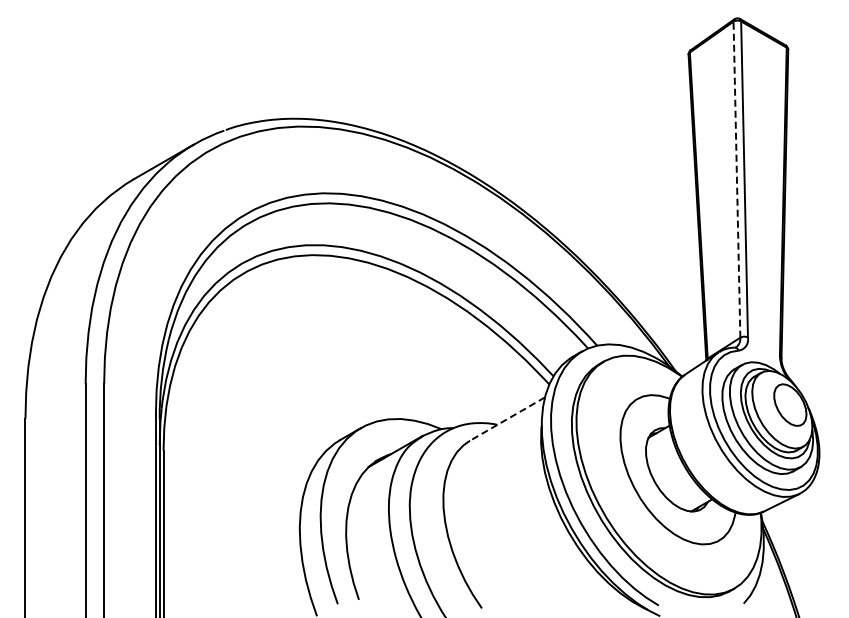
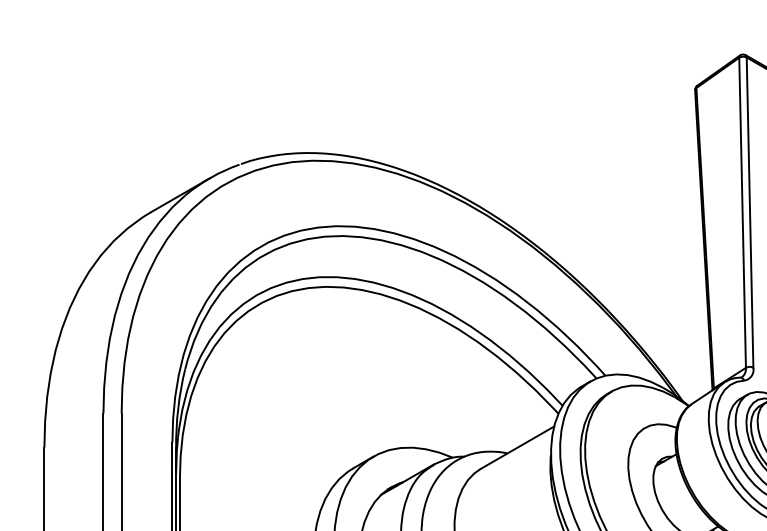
line: (736, 179) -> (742, 212), dashed -> solid
line: (507, 419) -> (517, 448), dashed -> solid

